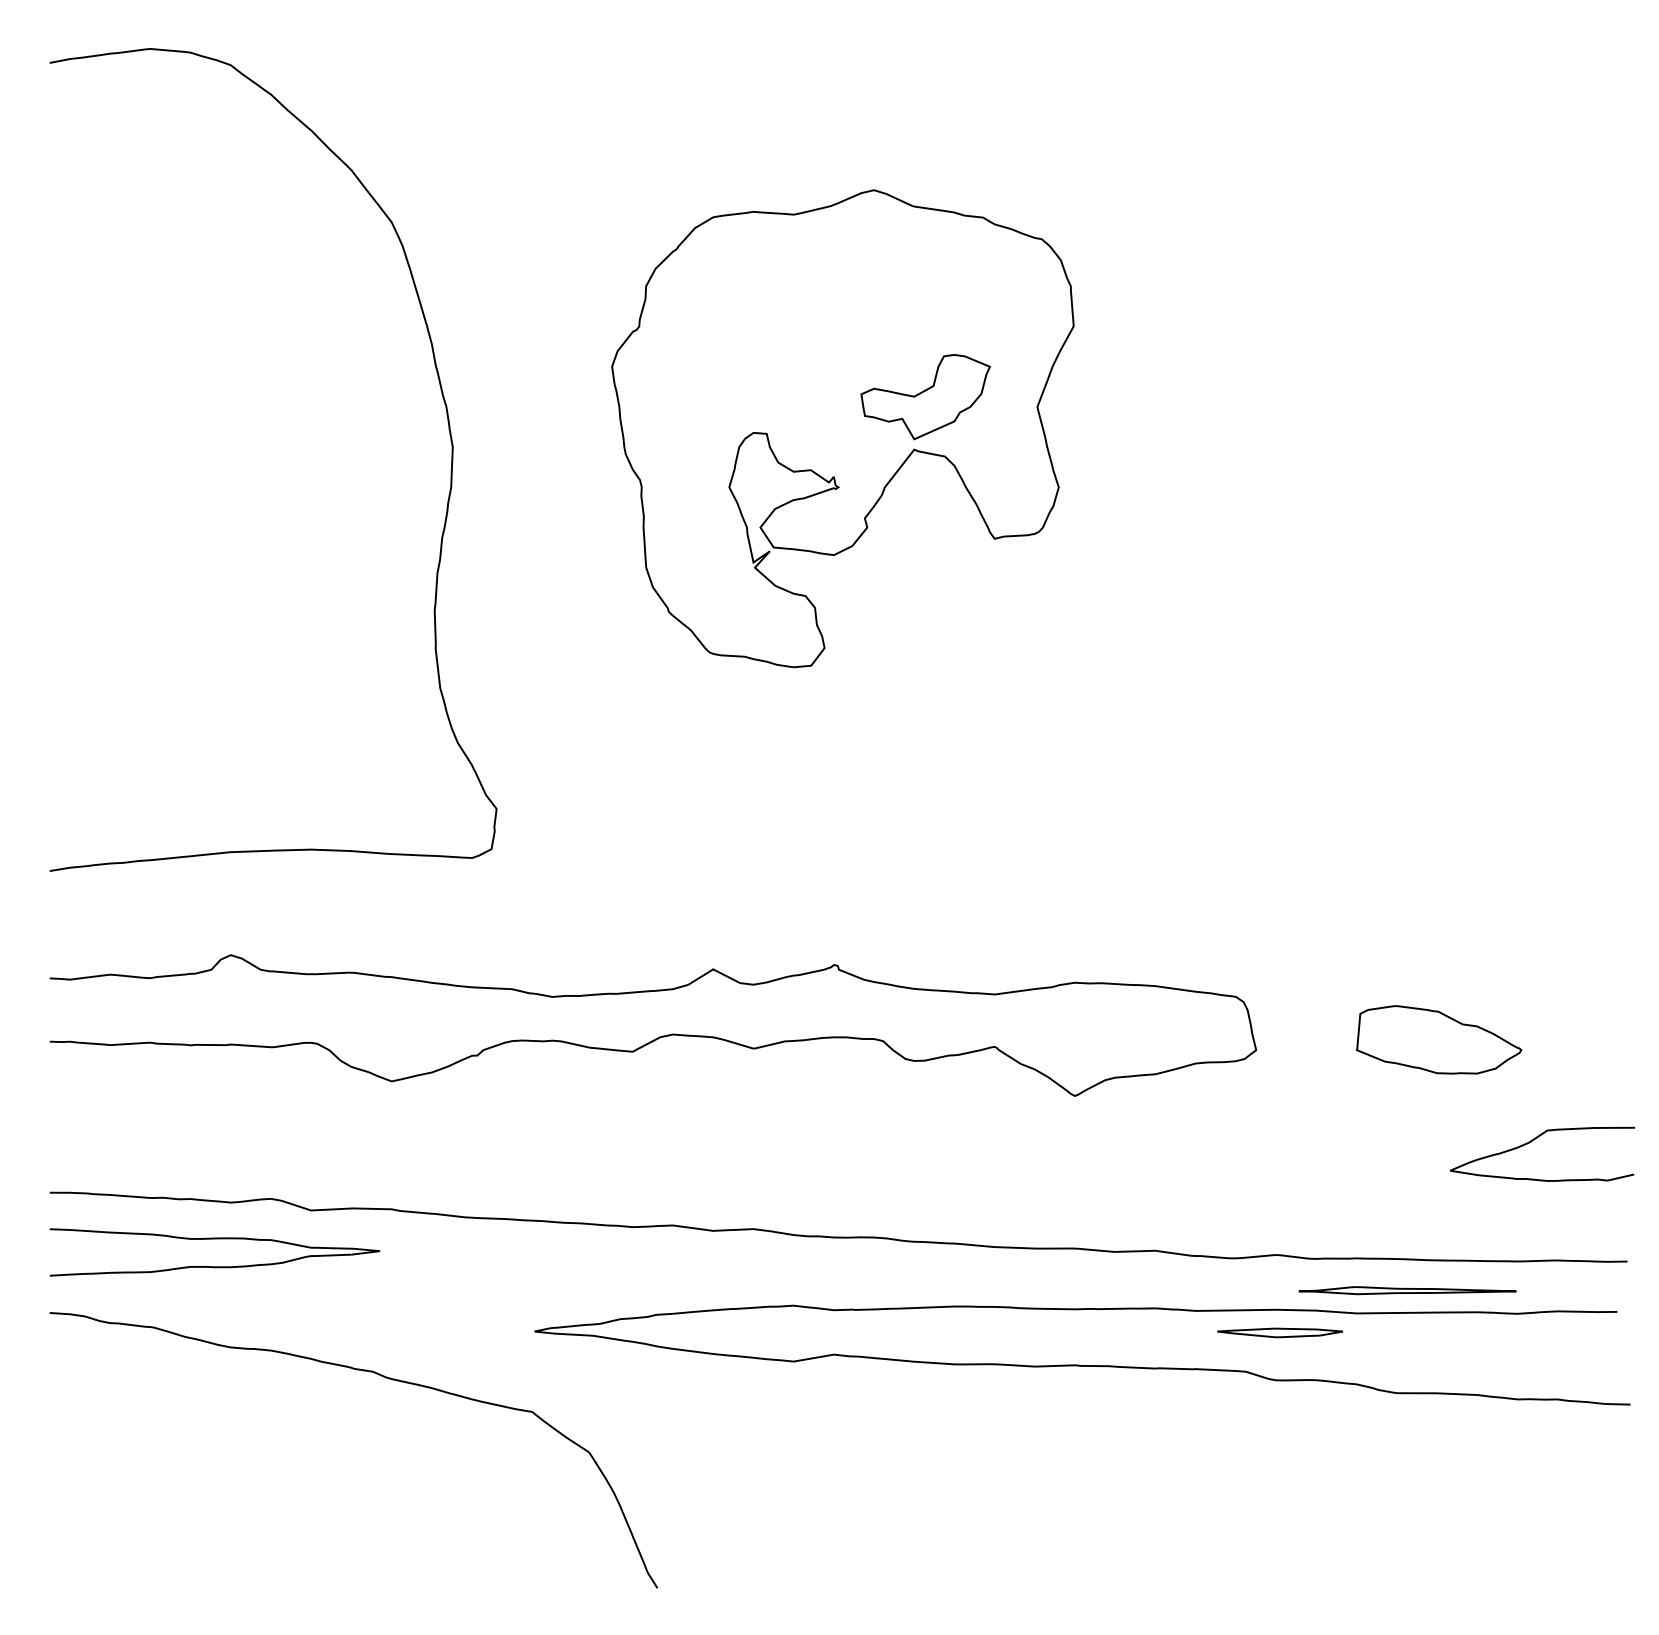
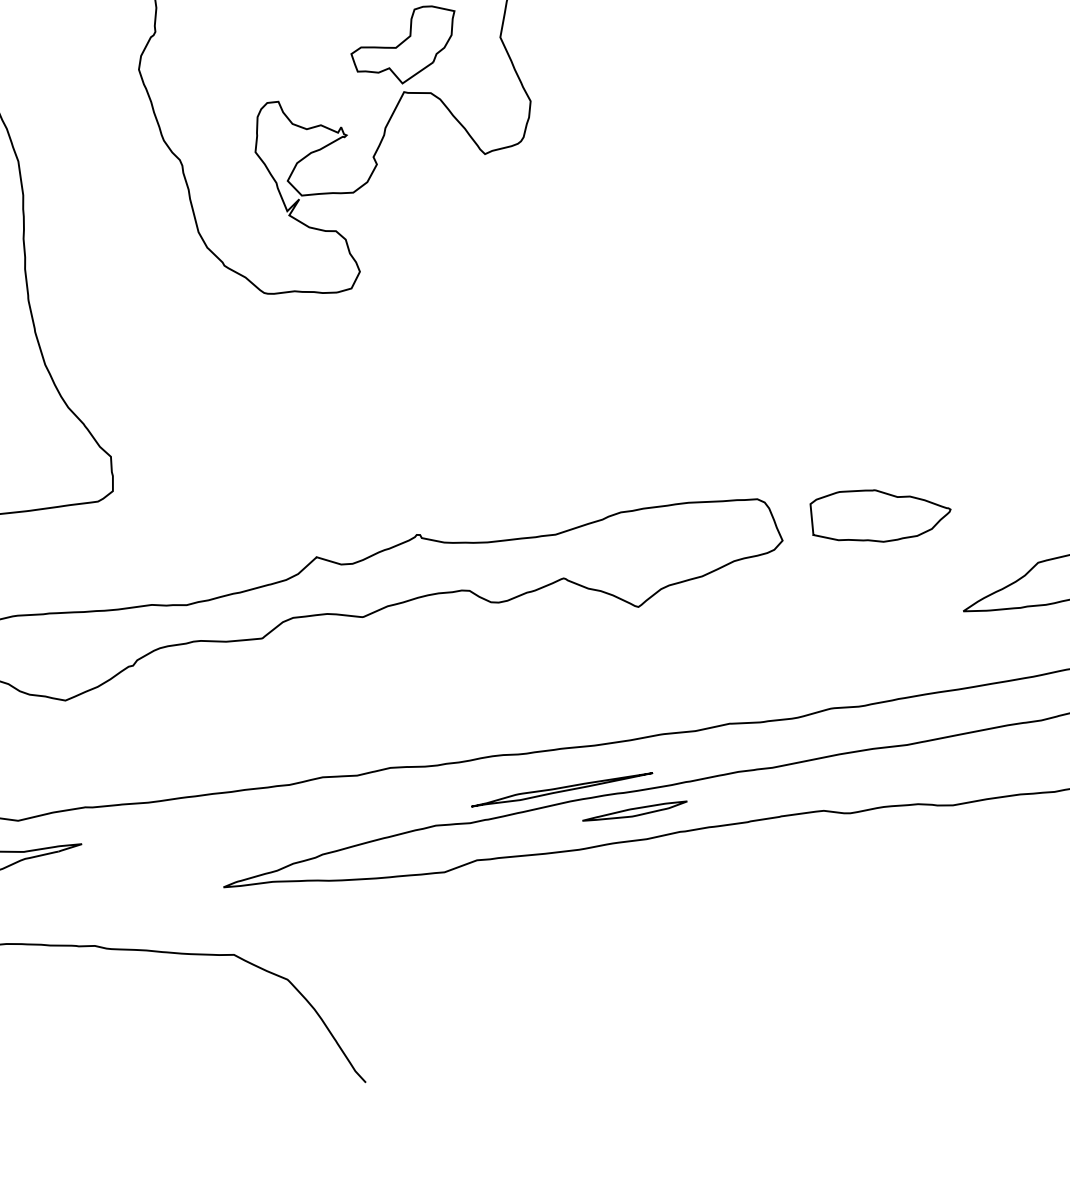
part: (1438, 1039) -> (879, 513), moved
part: (1407, 1290) -> (562, 789), moved
part: (1280, 1332) -> (635, 811), moved

